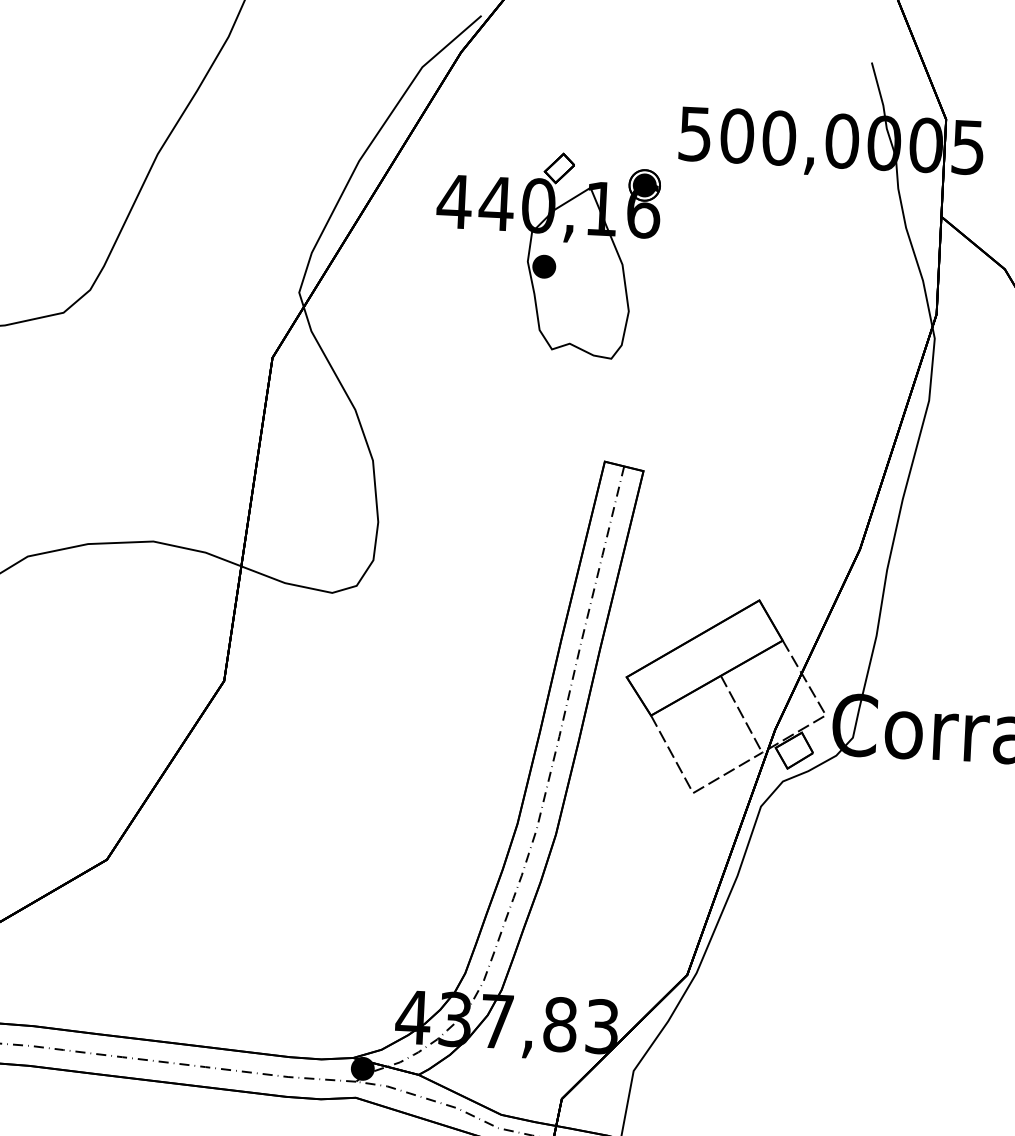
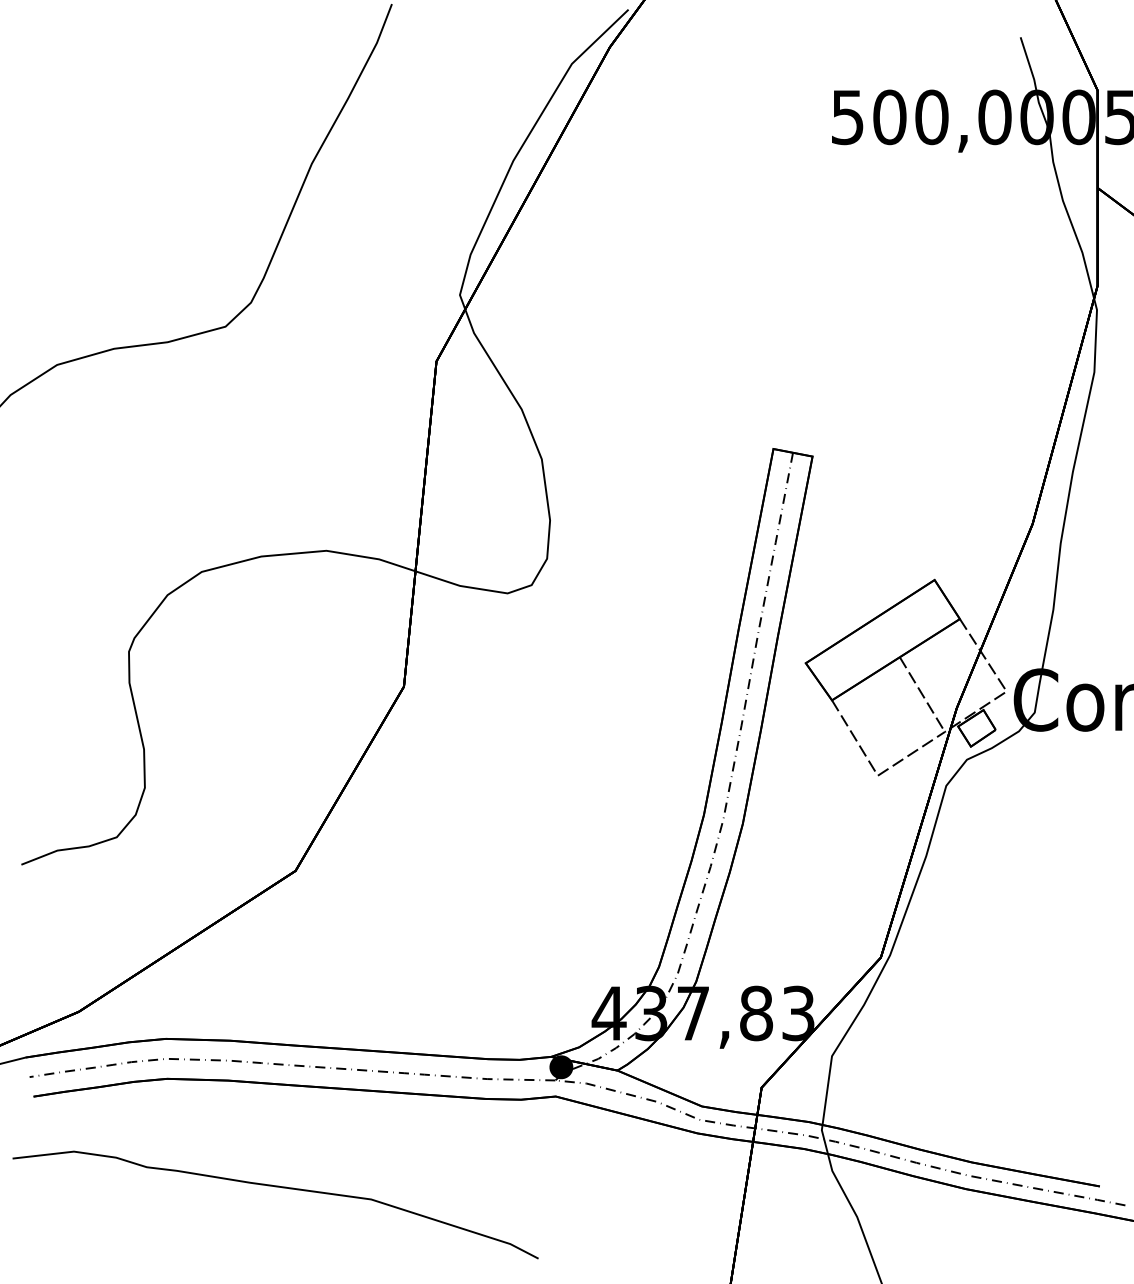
part: (545, 254) -> (704, 244), removed

